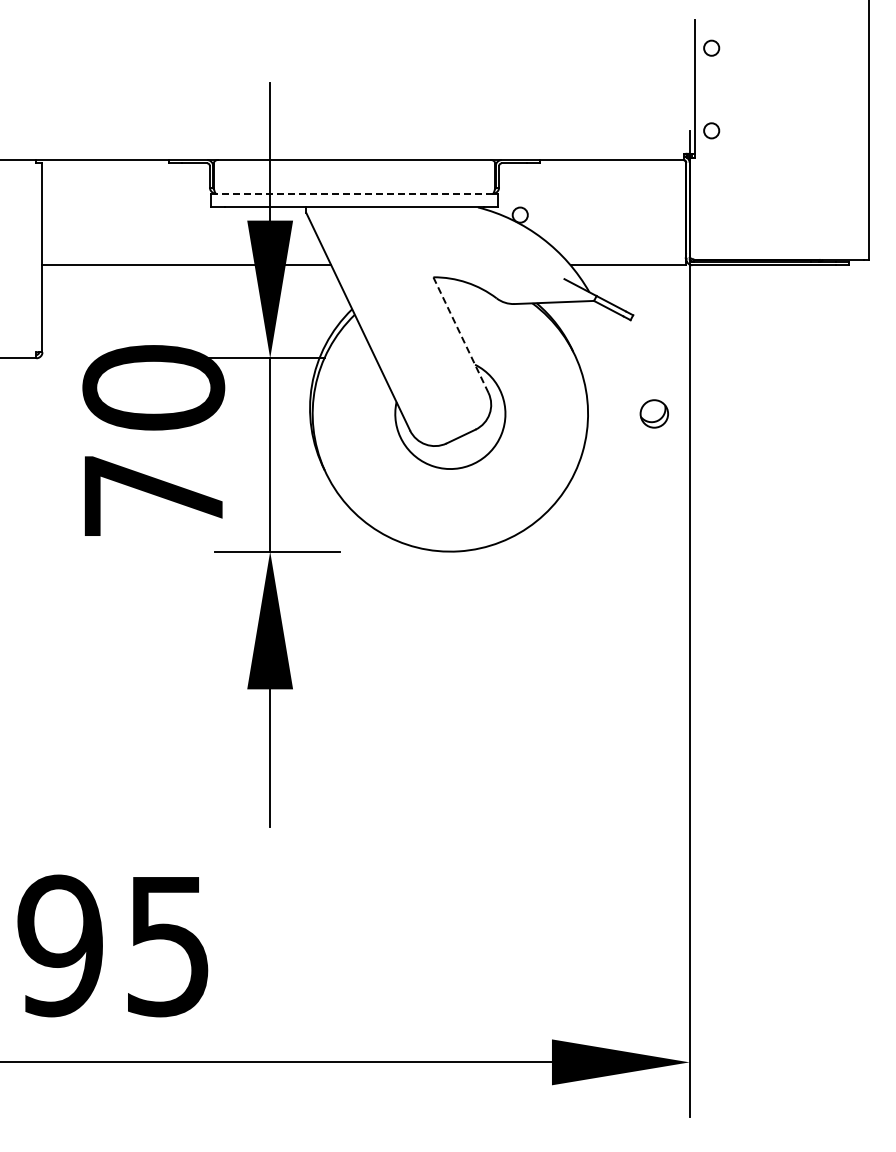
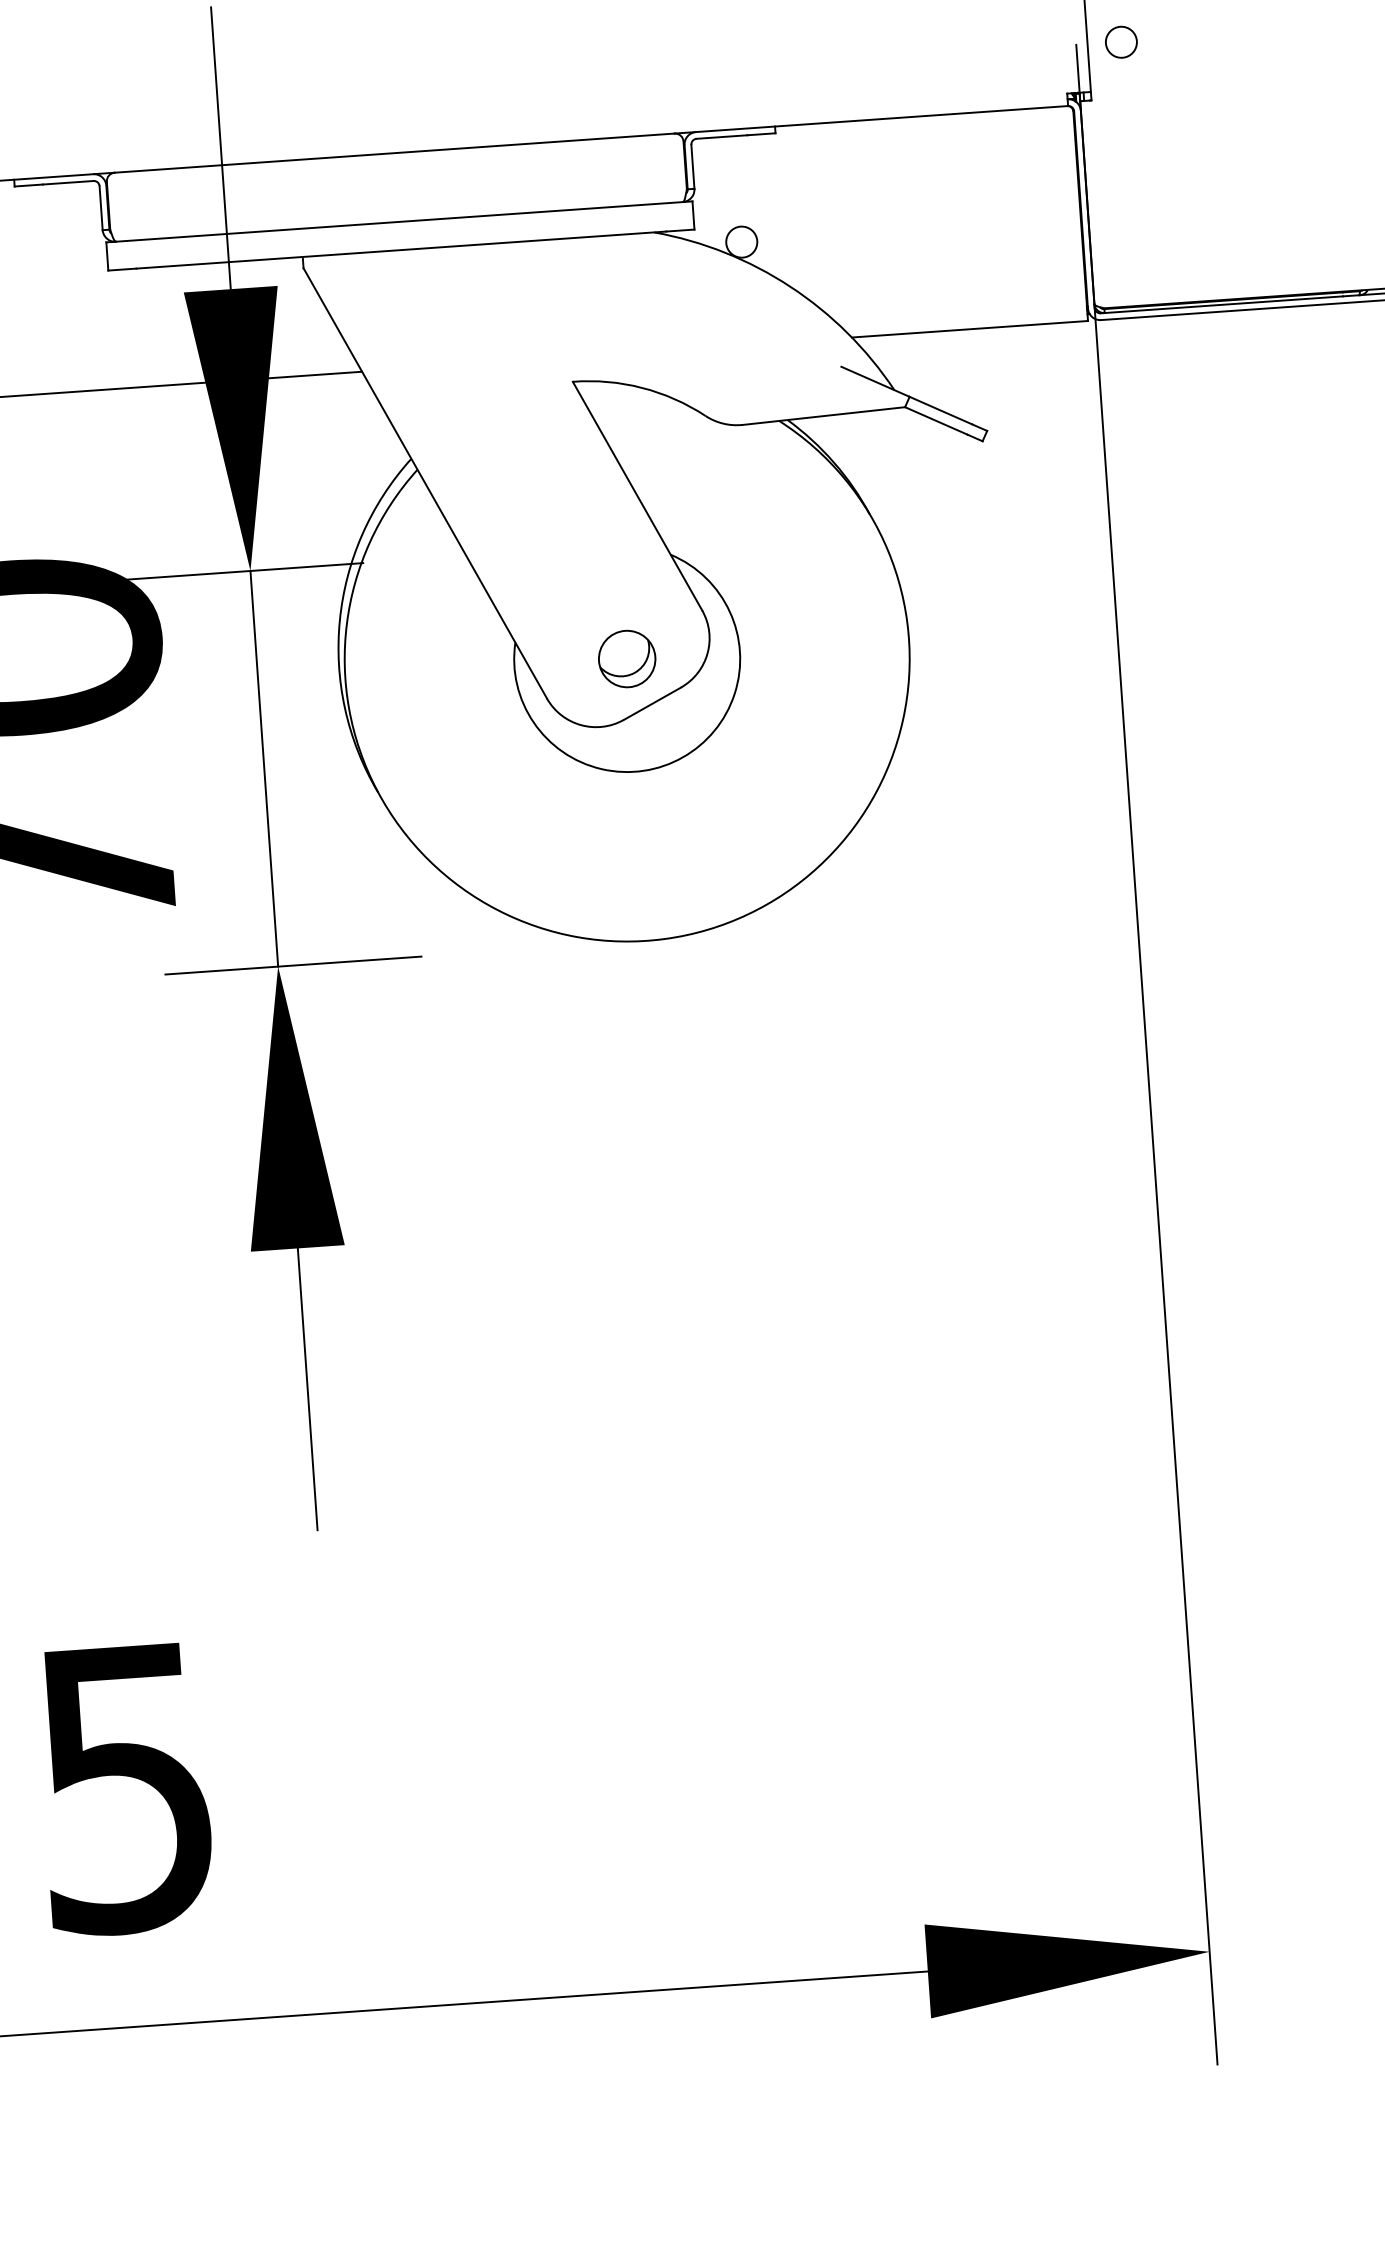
line: (354, 193) -> (399, 221), dashed -> solid
line: (460, 334) -> (636, 494), dashed -> solid
part: (653, 413) -> (625, 658), moved

